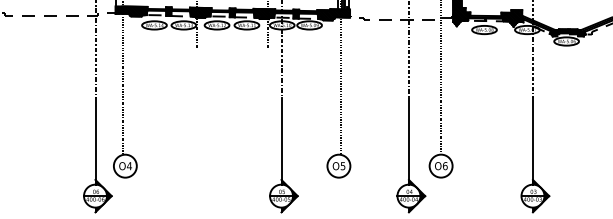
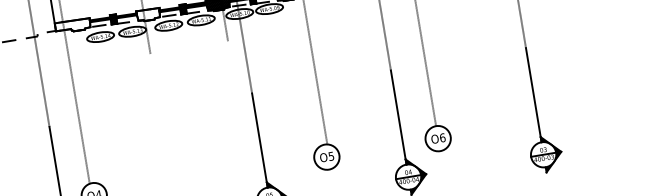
hatch: (131, 11) -> (73, 26), removed
hatch: (200, 12) -> (148, 14), removed

